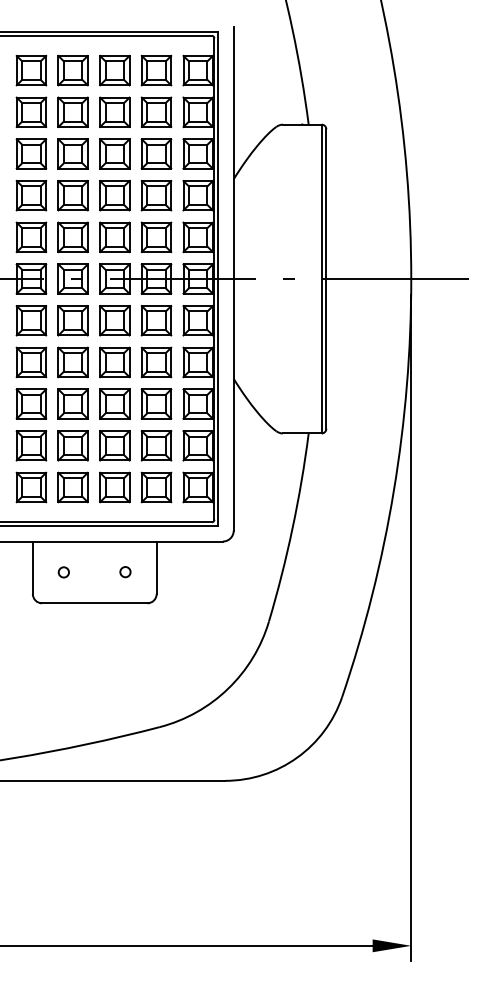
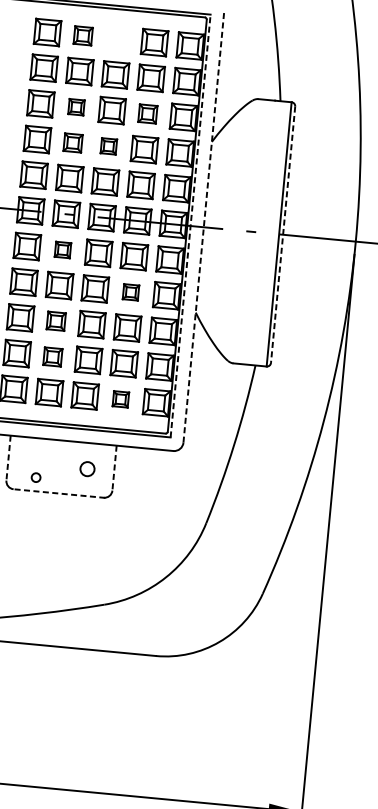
part: (72, 70) -> (82, 35), size x0.7
part: (114, 70) -> (118, 39), removed
part: (72, 153) -> (76, 106), size x0.6
part: (156, 153) -> (147, 113), size x0.7
part: (72, 195) -> (72, 142), size x0.7
part: (114, 195) -> (108, 146), size x0.6
line: (218, 278) -> (190, 225), solid -> dashed
line: (233, 279) -> (203, 227), solid -> dashed
line: (326, 279) -> (283, 235), solid -> dashed
part: (72, 320) -> (62, 249), size x0.6
part: (156, 362) -> (131, 292), size x0.6
part: (72, 403) -> (55, 320), size x0.7
part: (72, 445) -> (52, 356), size x0.7
part: (156, 487) -> (120, 399), size x0.6
line: (32, 568) -> (8, 458), solid -> dashed
line: (156, 568) -> (114, 468), solid -> dashed
circle: (63, 572) -> (35, 477), moved
circle: (125, 572) -> (87, 469), size x1.6
line: (94, 603) -> (58, 493), solid -> dashed

